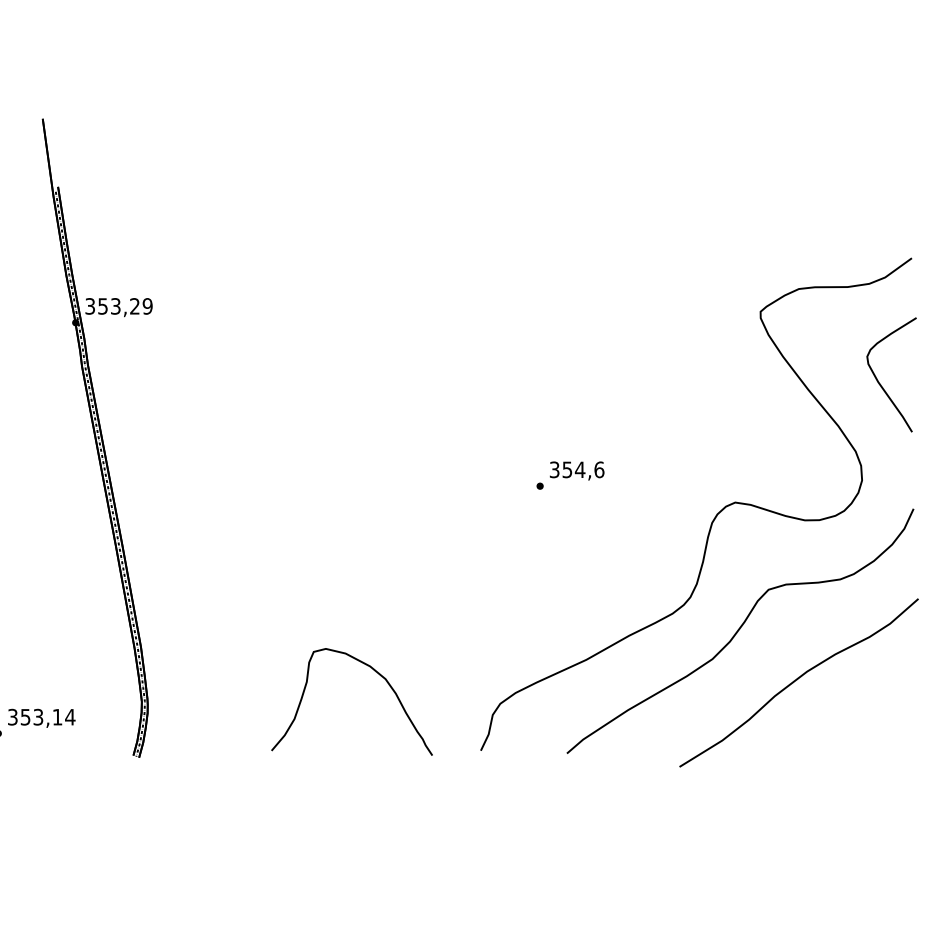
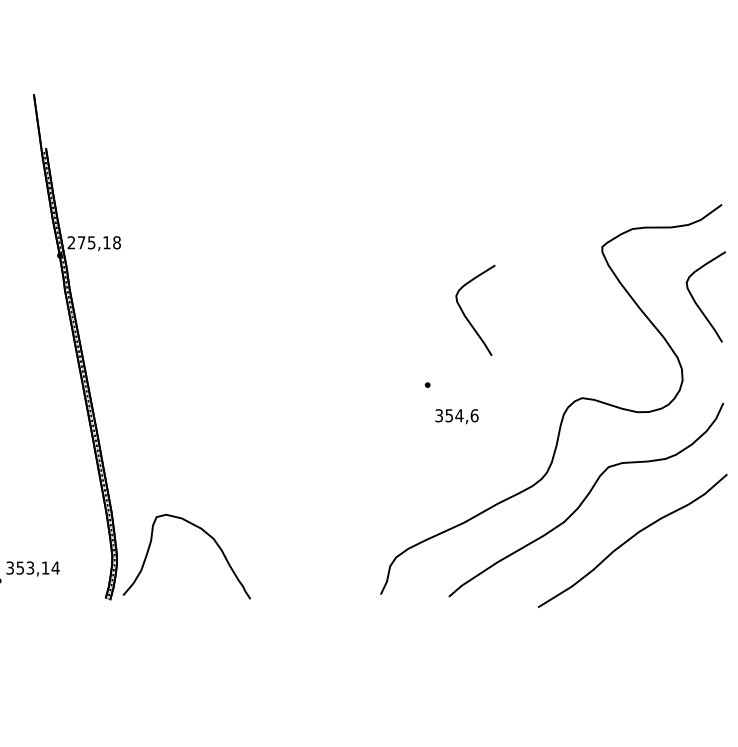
text: (118, 306) -> (93, 242), 353,29 -> 275,18
curve: (590, 401) -> (467, 318), added
text: (576, 470) -> (456, 416), moved
curve: (375, 672) -> (205, 533), moved

